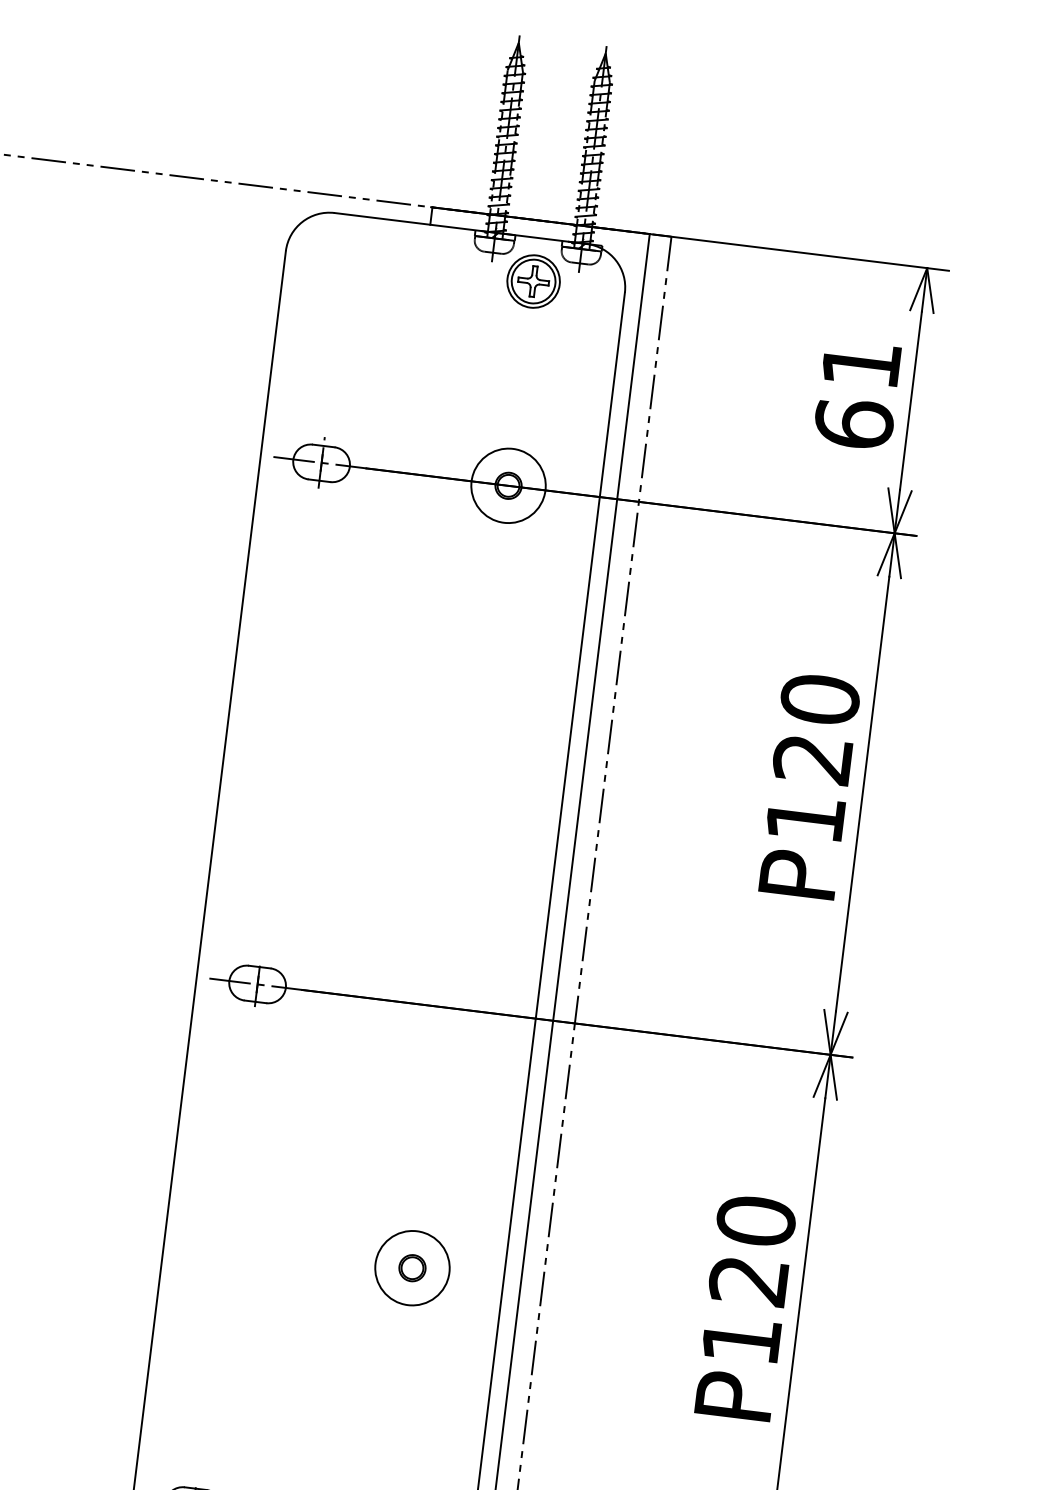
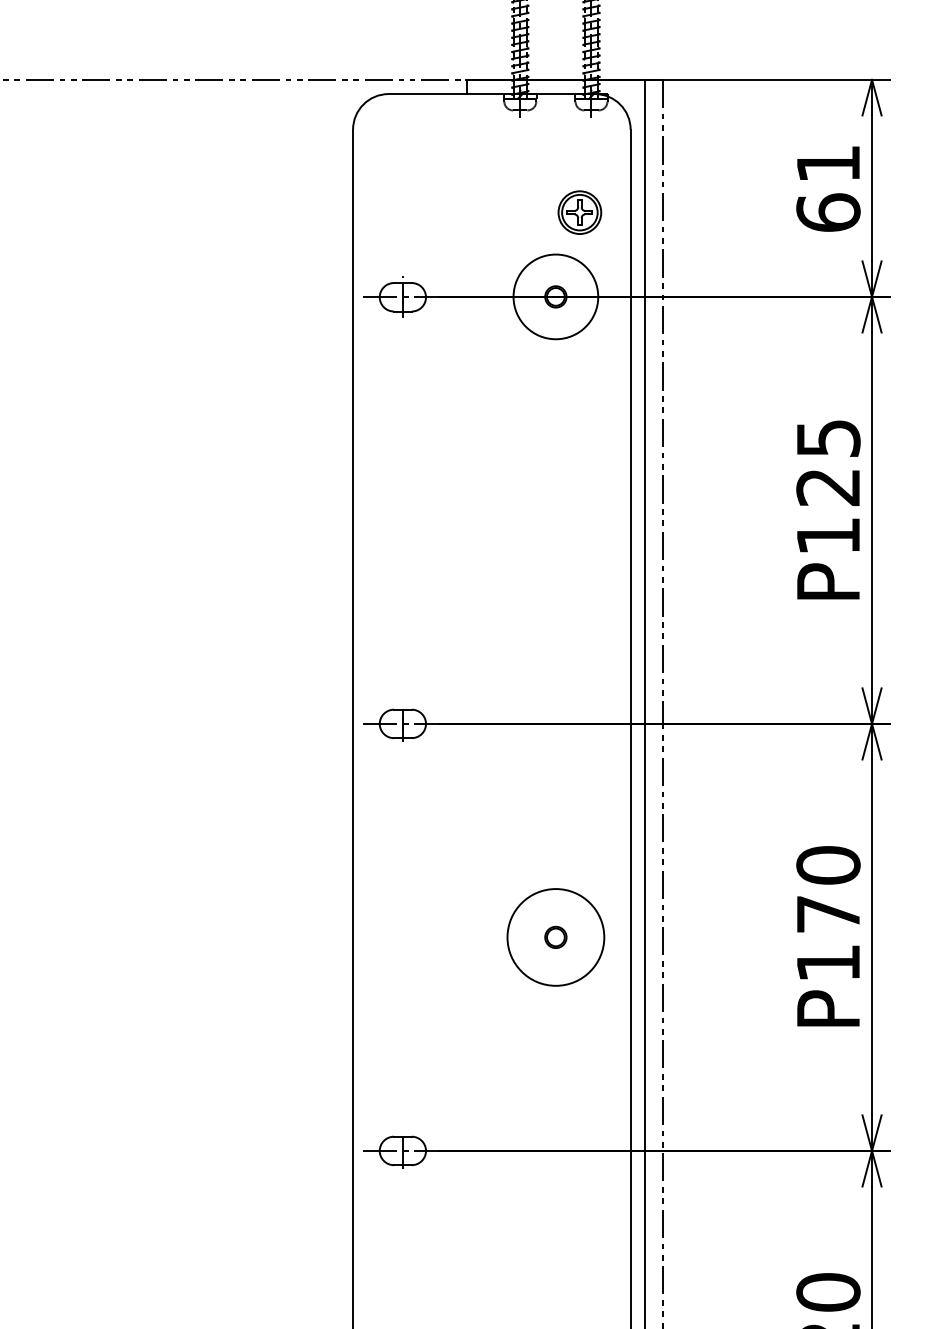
part: (533, 281) -> (579, 212), moved
circle: (508, 485) -> (555, 296), size x1.4
text: (820, 699) -> (828, 438), P120 -> P125
circle: (411, 1268) -> (555, 937), size x1.6
text: (747, 1280) -> (827, 914), P120 -> P170

